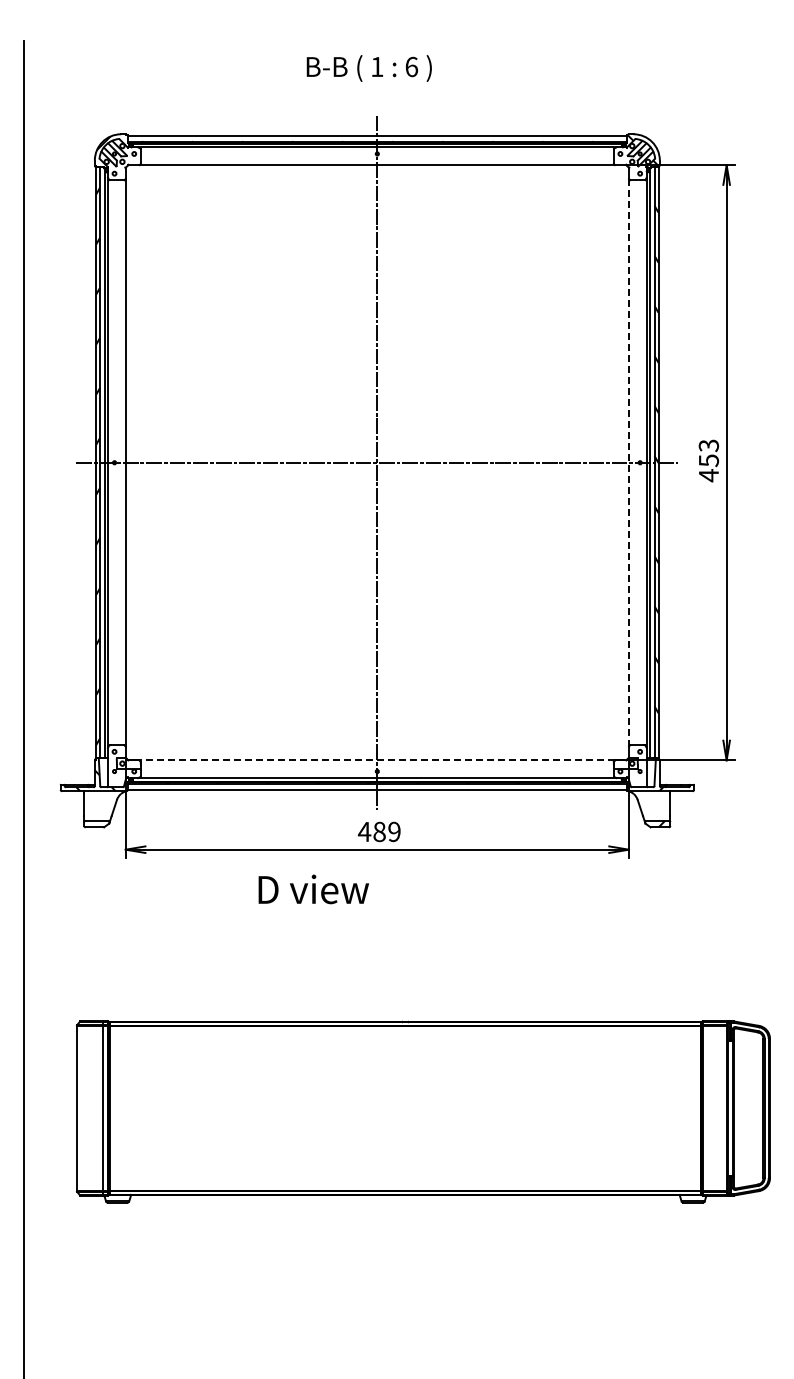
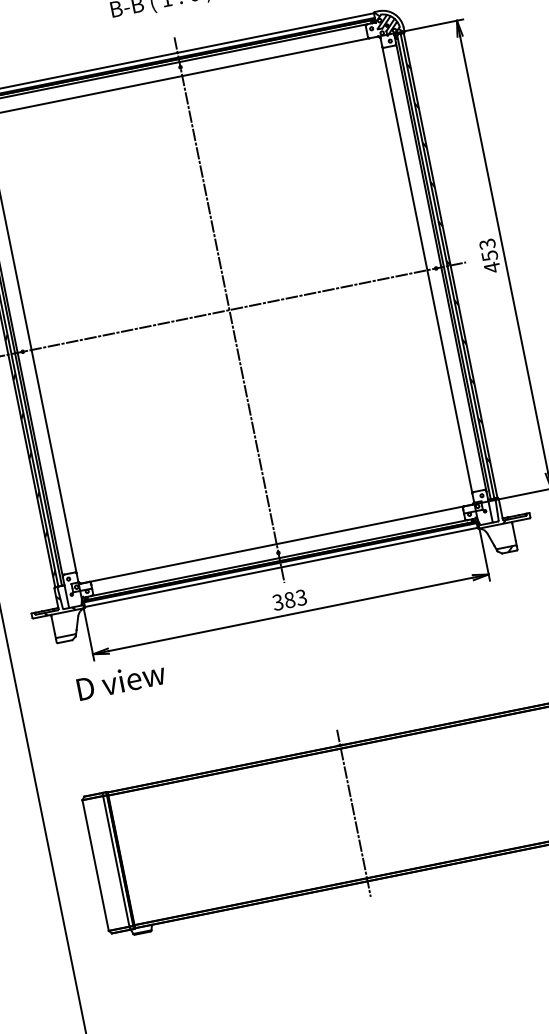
line: (628, 462) -> (426, 270), dashed -> solid
line: (377, 760) -> (276, 544), dashed -> solid
text: (378, 831) -> (288, 599), 489 -> 383
text: (313, 889) -> (121, 681), moved
line: (405, 1108) -> (354, 813), added

